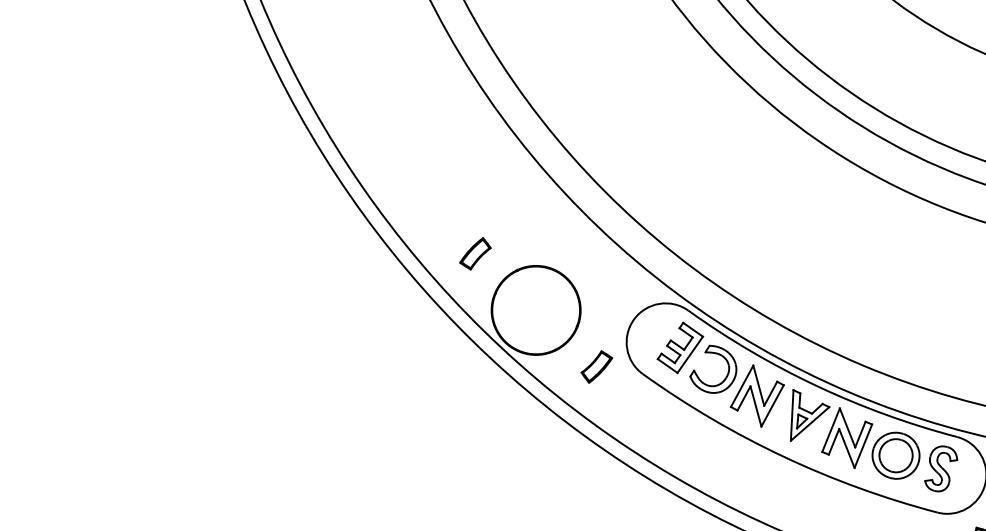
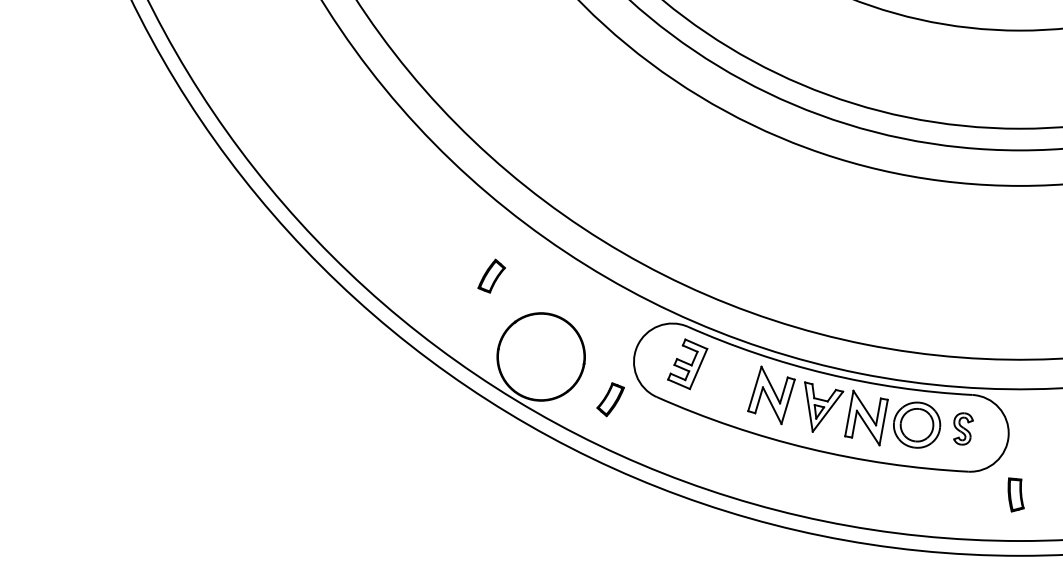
part: (475, 252) -> (491, 275), moved
part: (726, 374) -> (737, 380), removed
part: (941, 468) -> (963, 428), size x0.7

